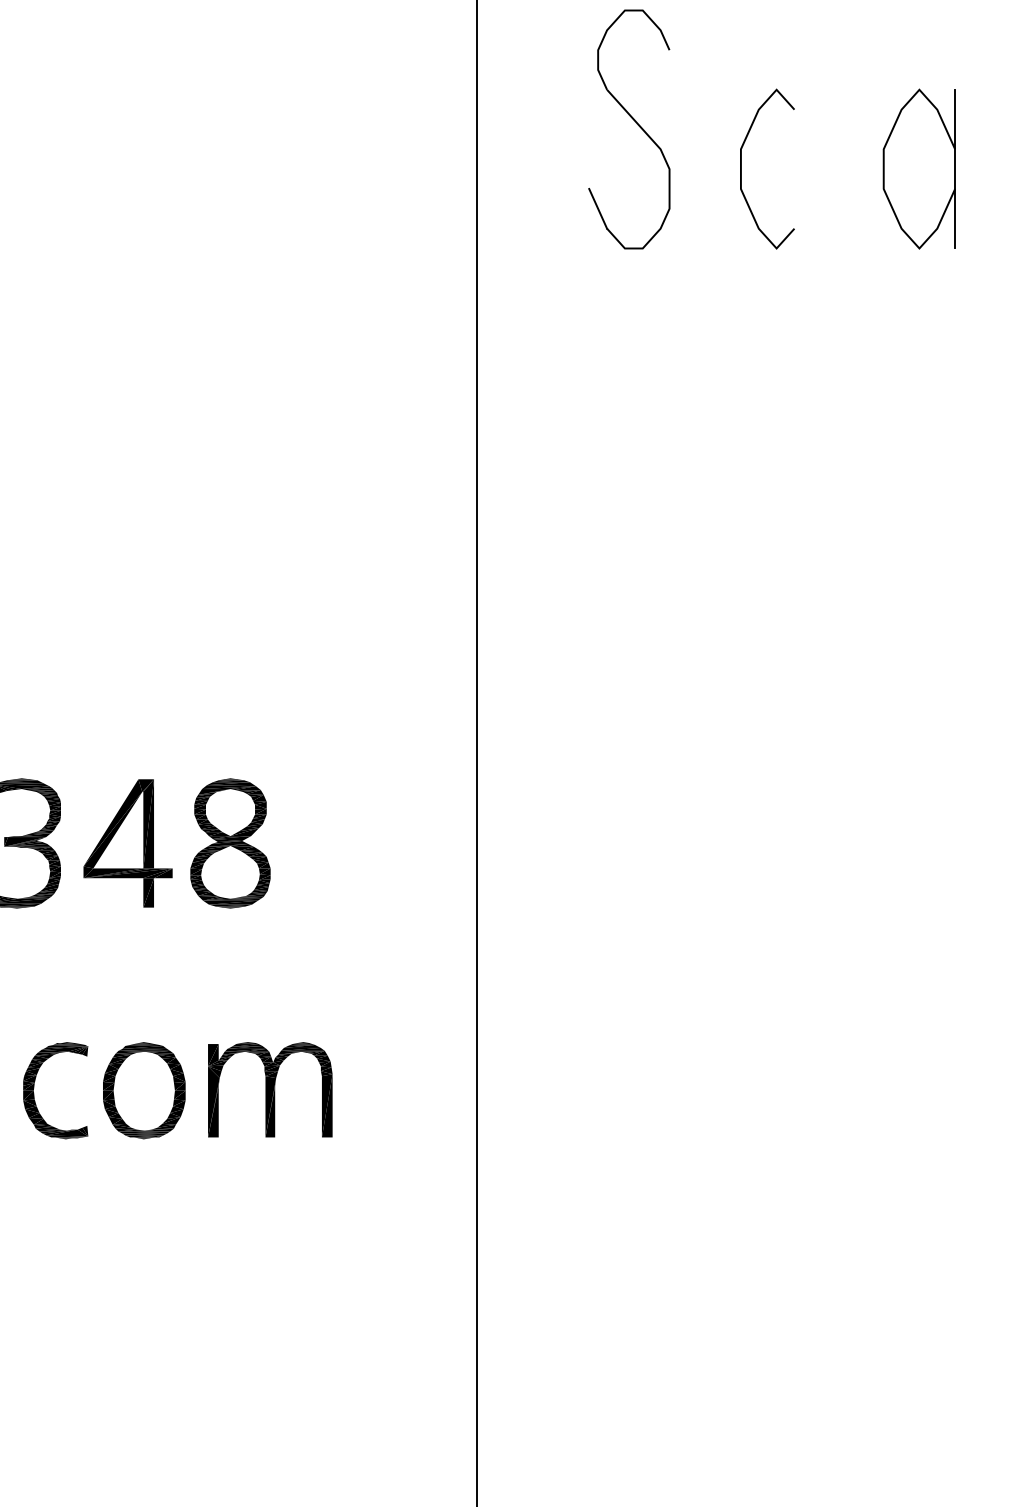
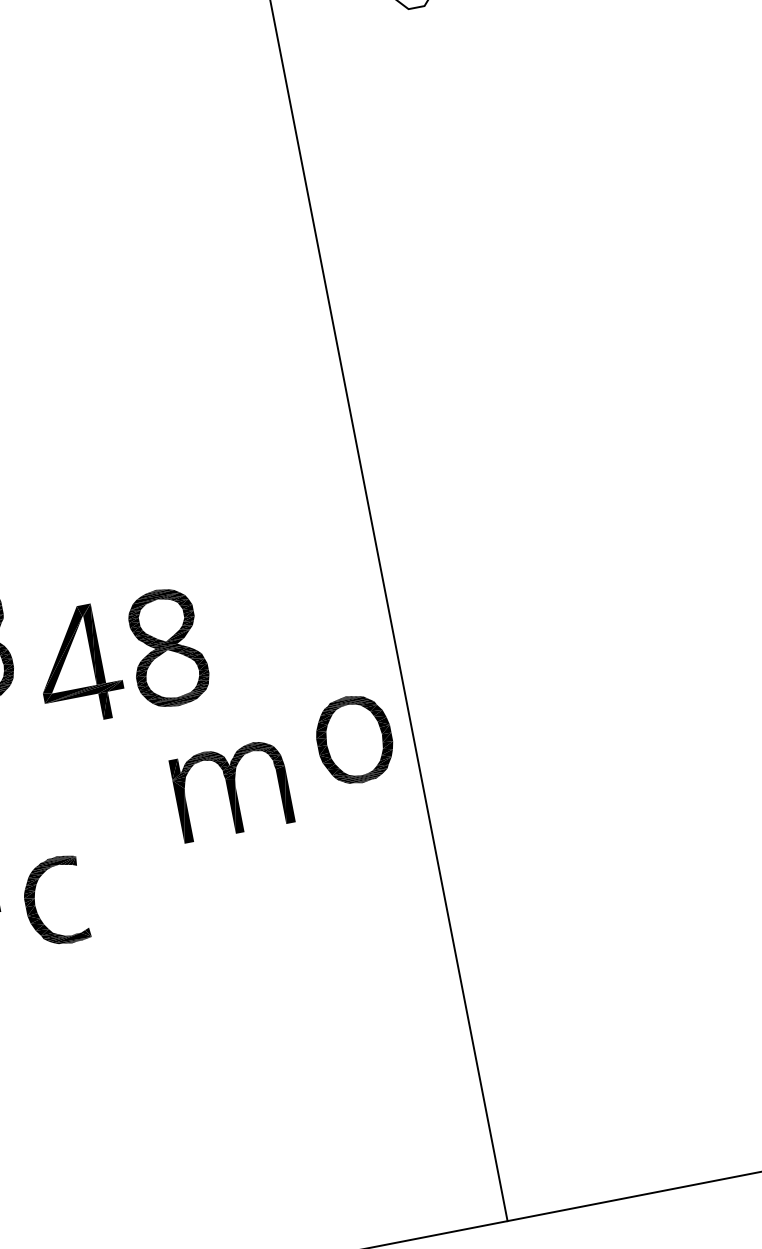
part: (127, 843) -> (78, 665), moved
part: (230, 843) -> (167, 648), moved
part: (34, 1088) -> (35, 903), moved
part: (270, 1089) -> (232, 790), moved
part: (144, 1090) -> (354, 739), moved

